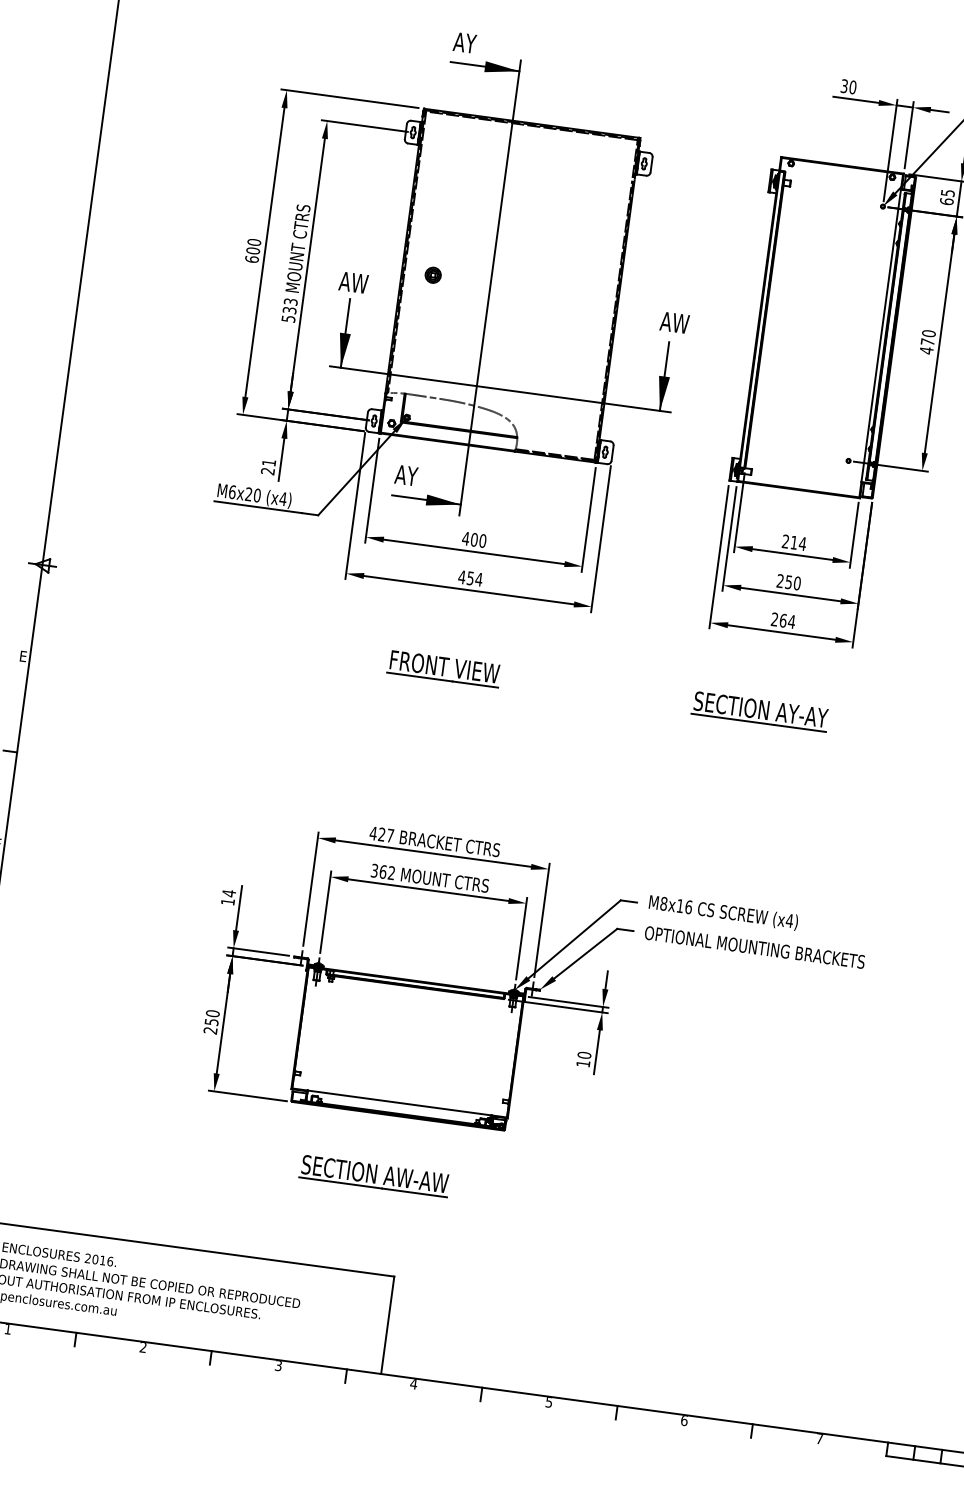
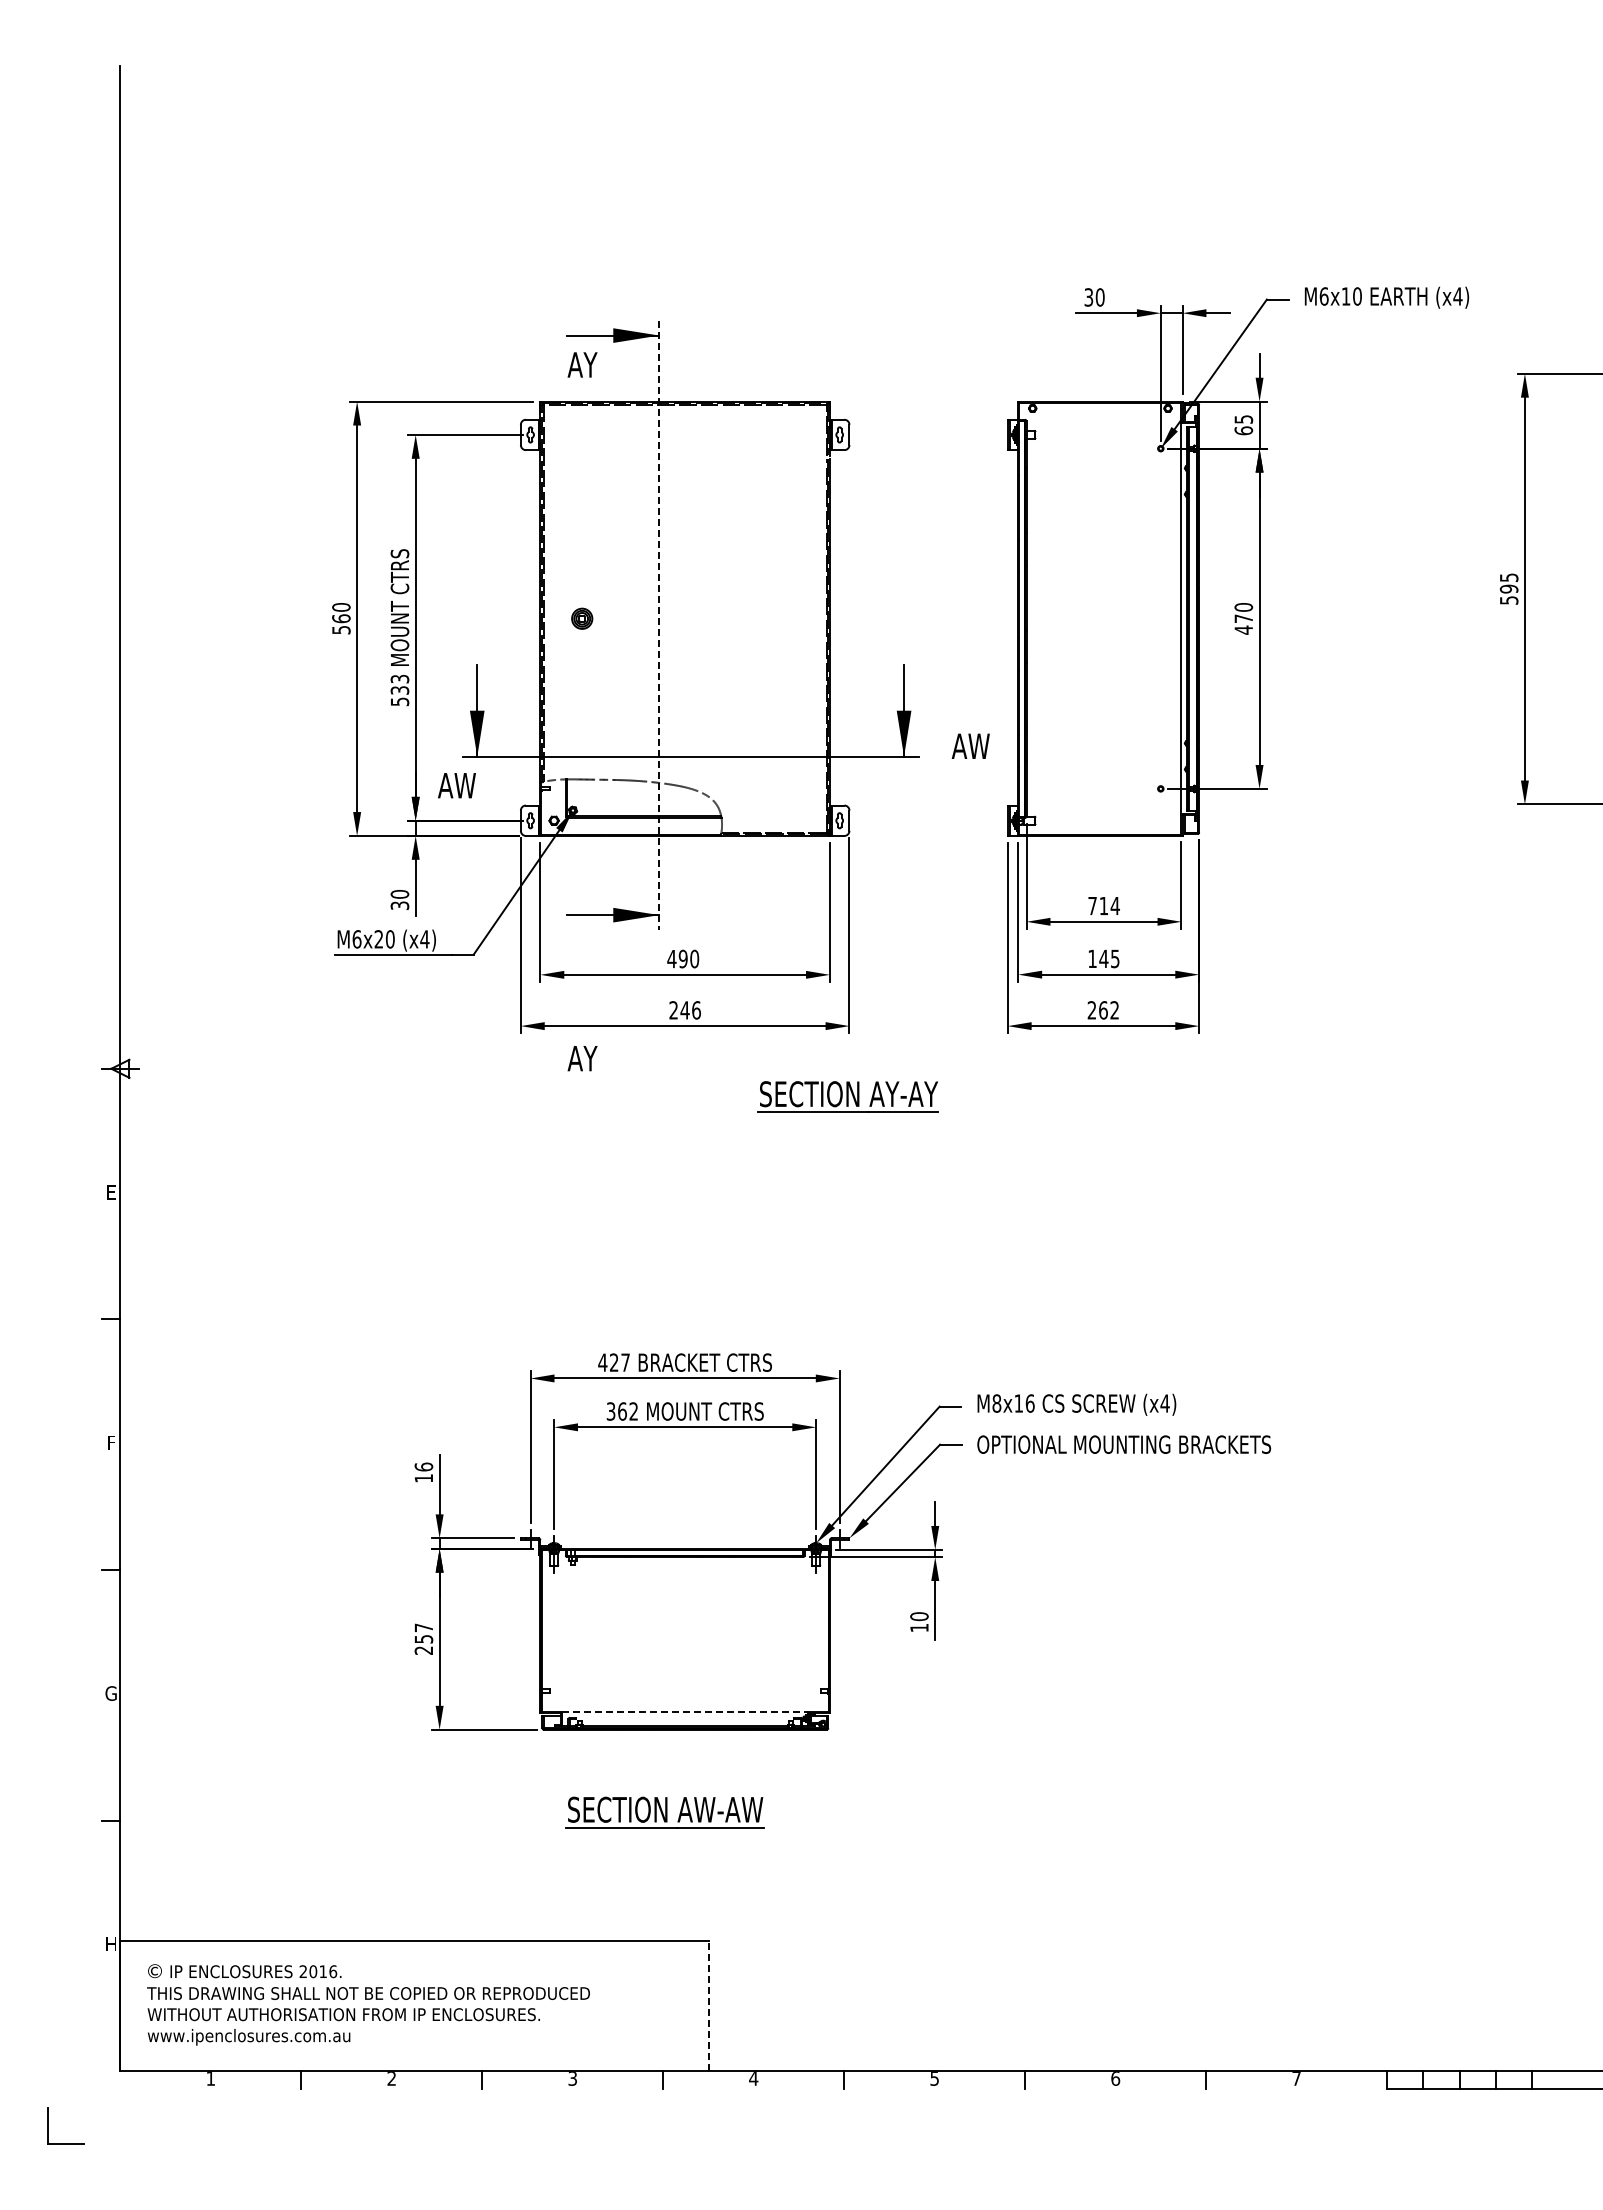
text: (464, 42) -> (582, 364), moved
text: (252, 255) -> (341, 624), 600 -> 560
text: (353, 282) -> (456, 785), moved
line: (490, 288) -> (659, 625), solid -> dashed
text: (674, 322) -> (970, 745), moved
text: (268, 466) -> (399, 899), 21 -> 30
text: (406, 475) -> (582, 1058), moved
text: (473, 540) -> (682, 959), 400 -> 490
text: (785, 541) -> (1092, 905), 214 -> 714
text: (470, 578) -> (685, 1010), 454 -> 246
text: (788, 581) -> (1103, 958), 250 -> 145
text: (791, 621) -> (1114, 1010), 264 -> 262
part: (444, 668) -> (666, 1133), removed
part: (759, 711) -> (847, 1096), moved
text: (228, 892) -> (423, 1466), 14 -> 16
text: (212, 1013) -> (423, 1627), 250 -> 257
line: (399, 1103) -> (685, 1712), solid -> dashed
line: (387, 1324) -> (708, 2005), solid -> dashed

